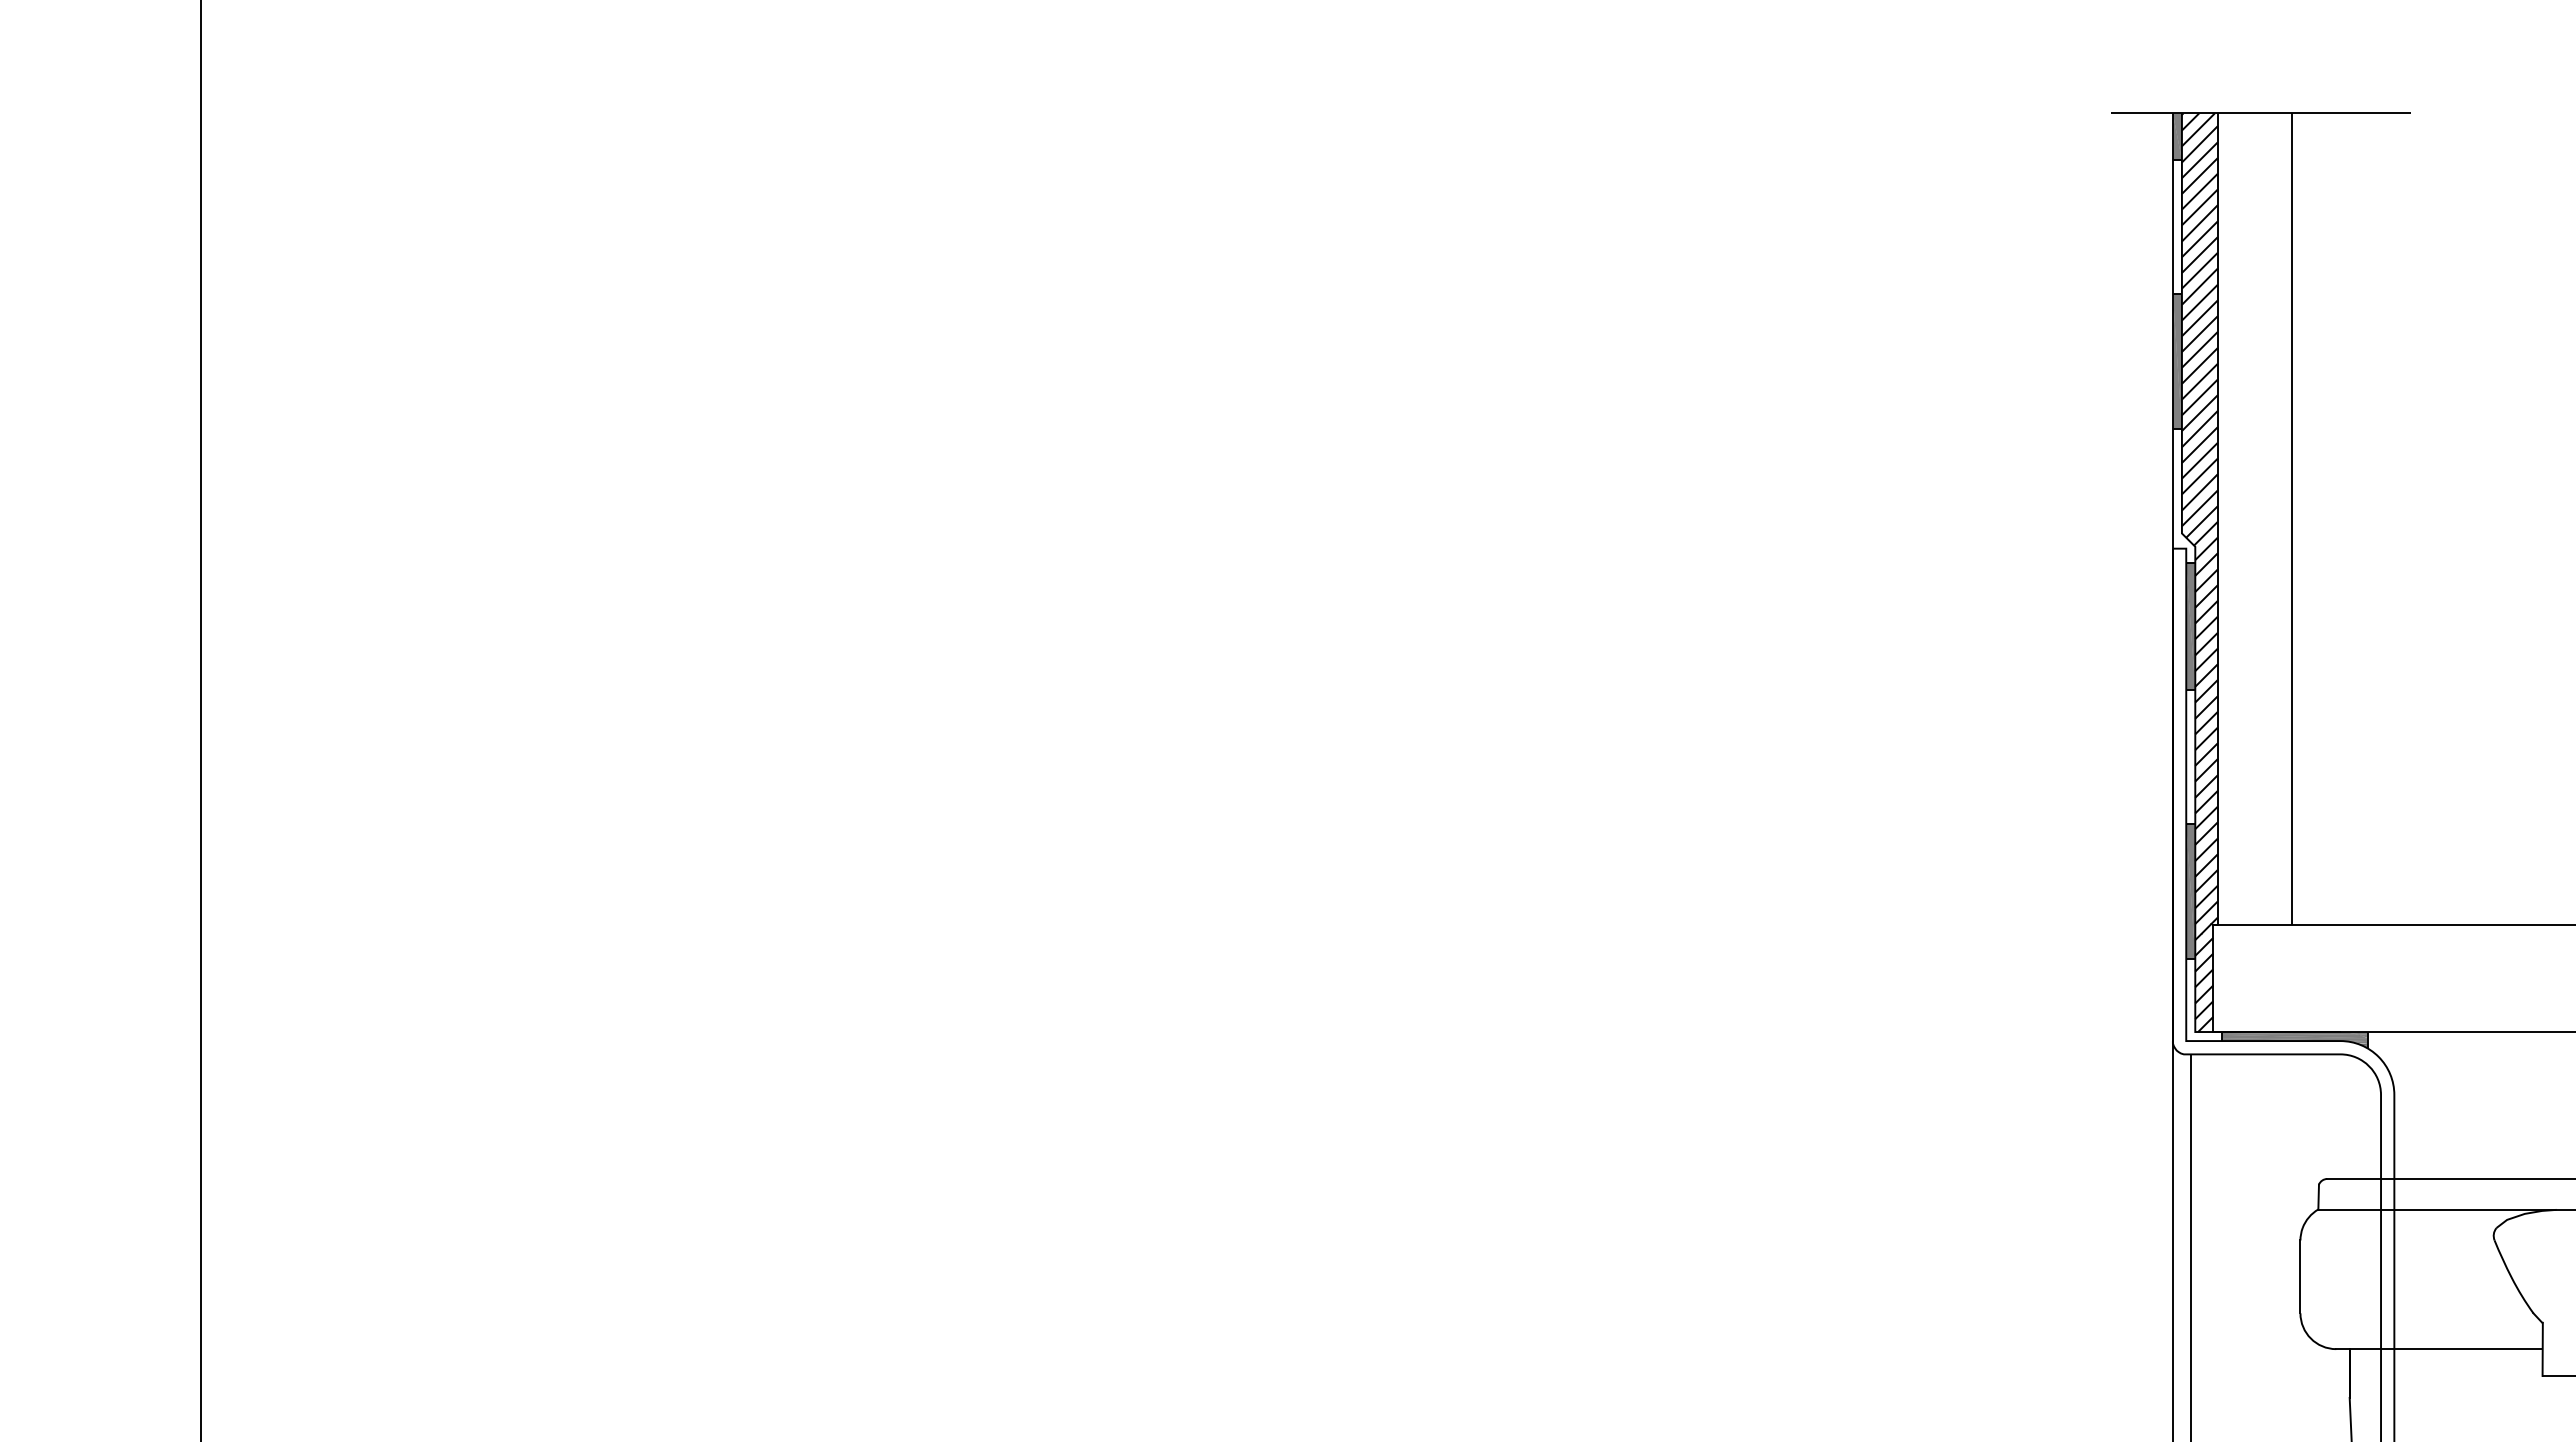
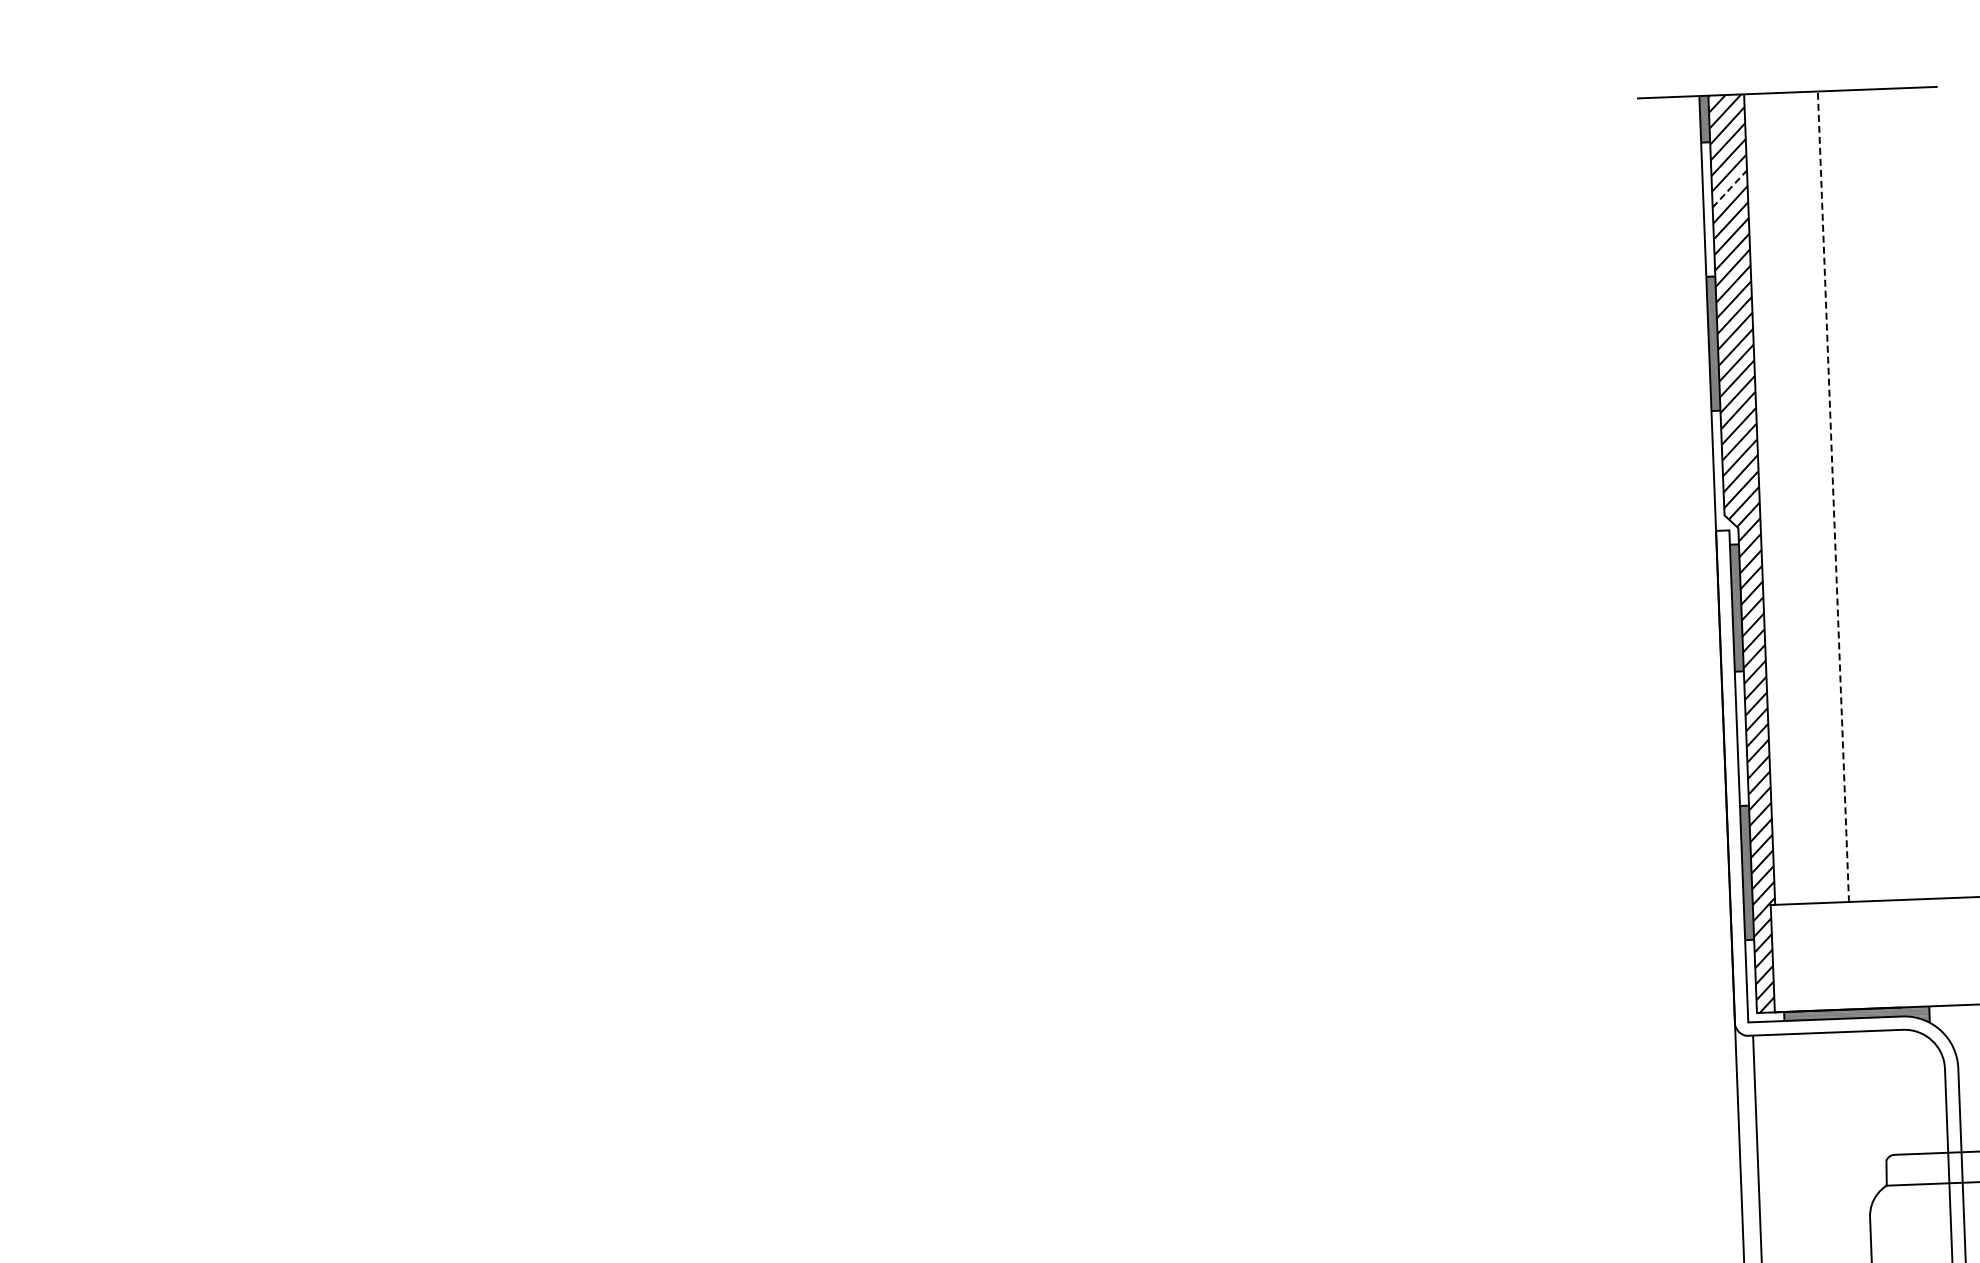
line: (2200, 207) -> (1730, 188), solid -> dashed
line: (2291, 519) -> (1833, 497), solid -> dashed

